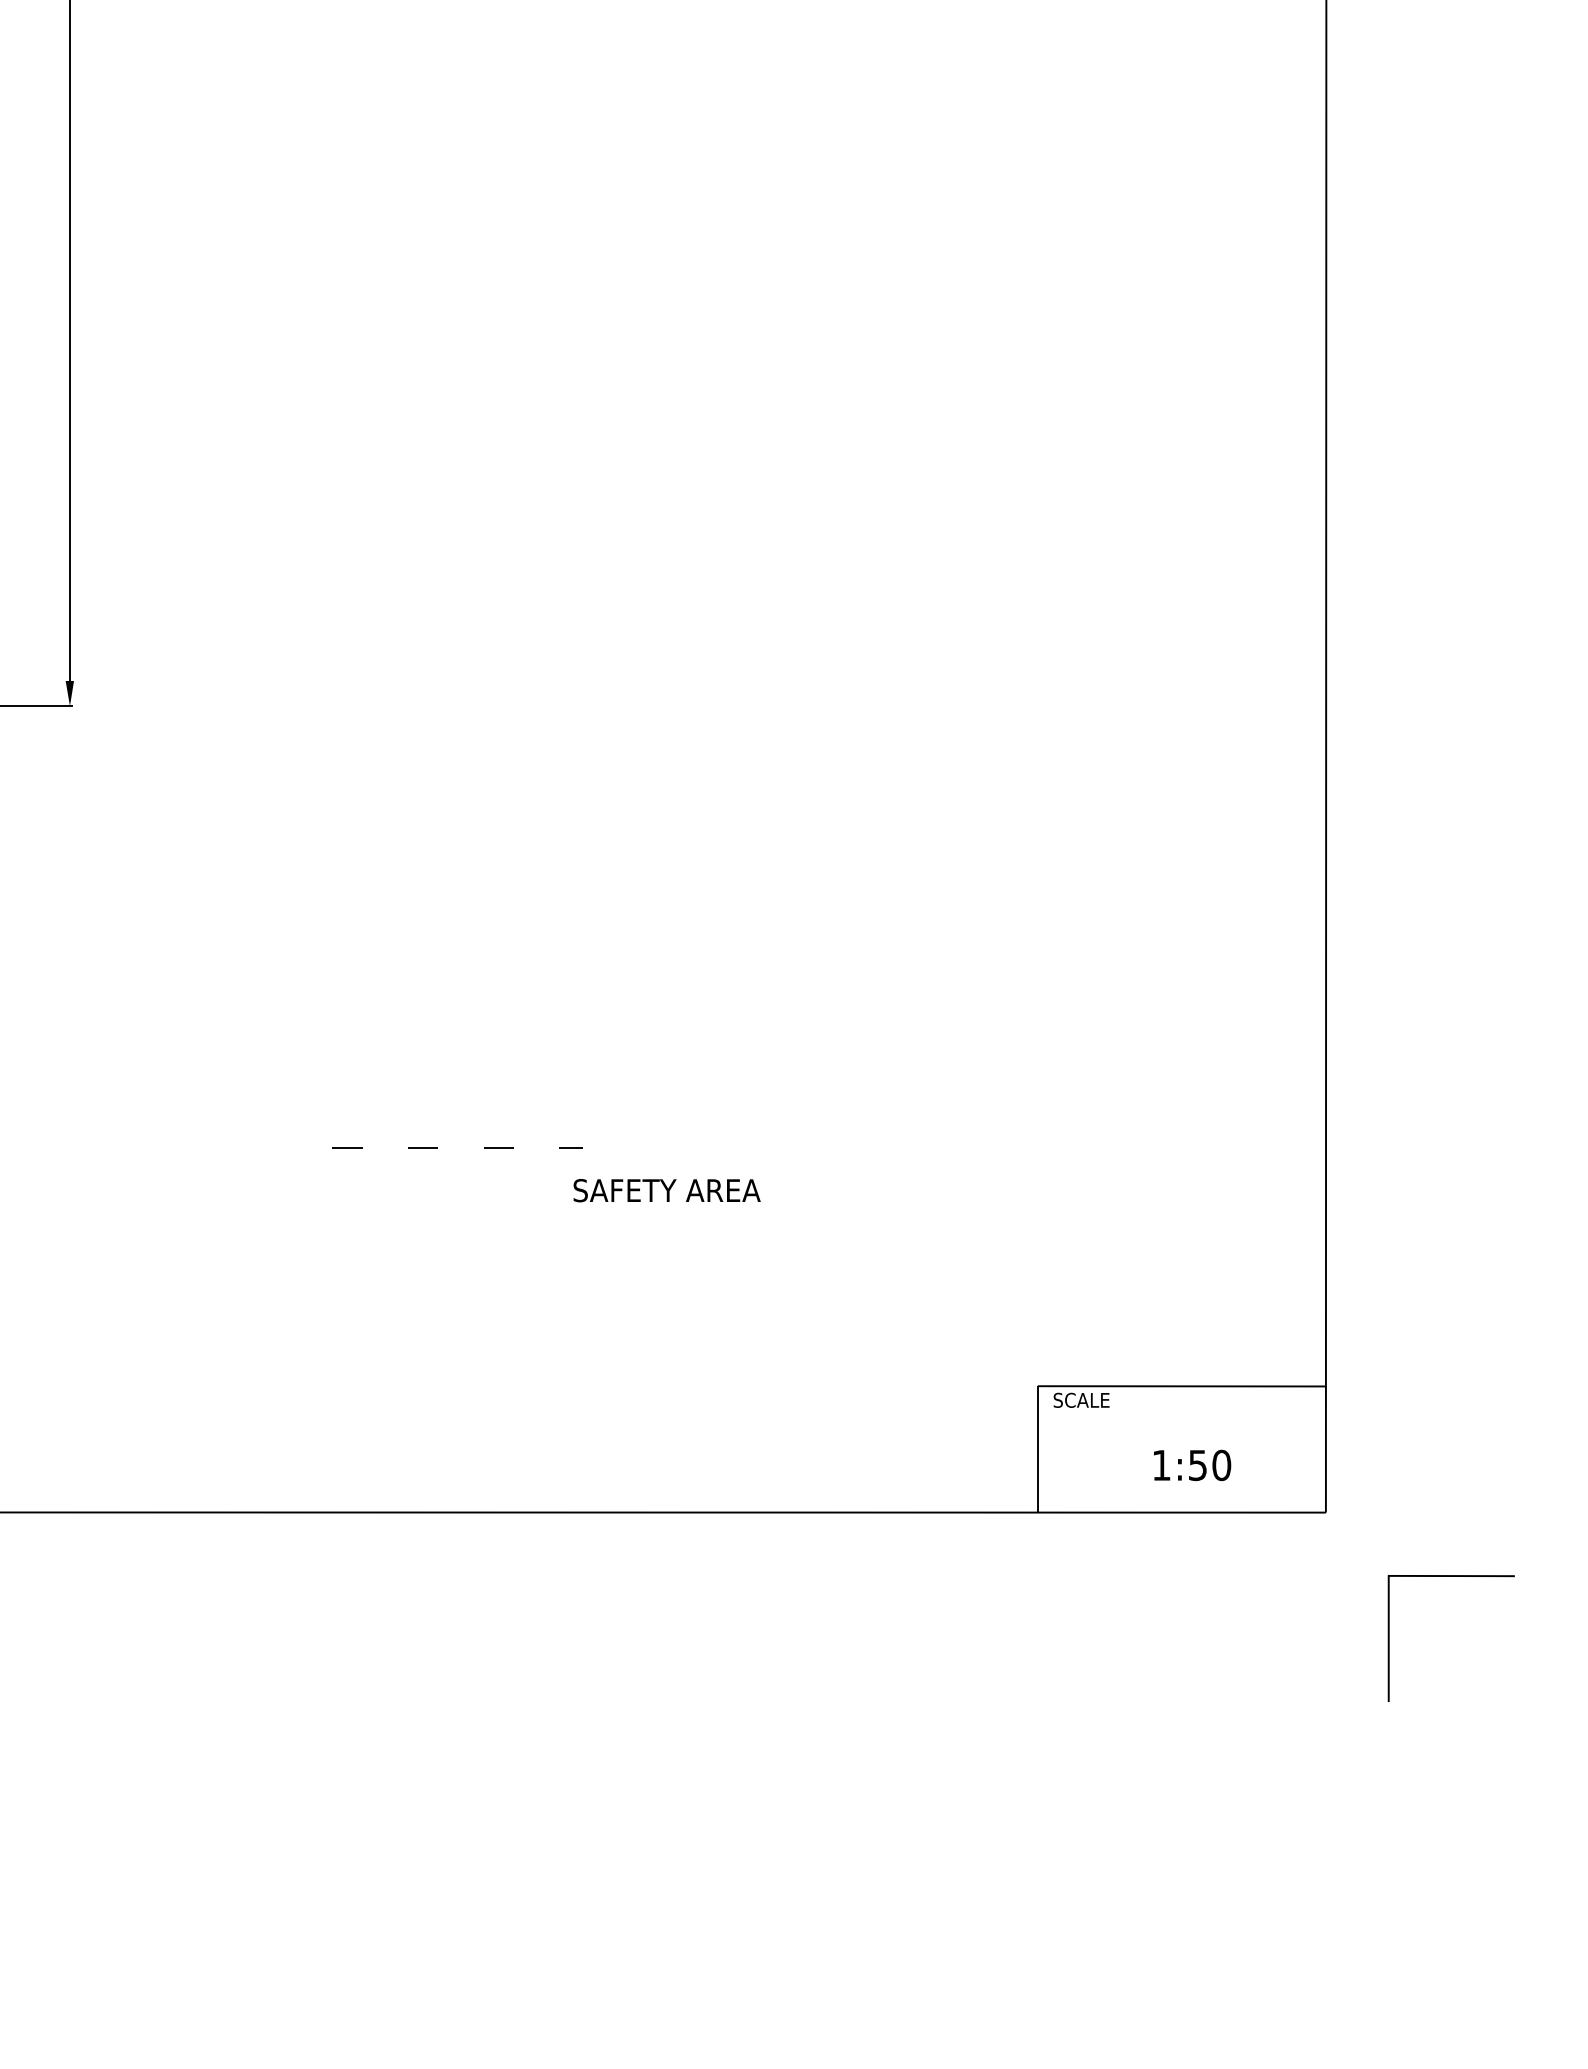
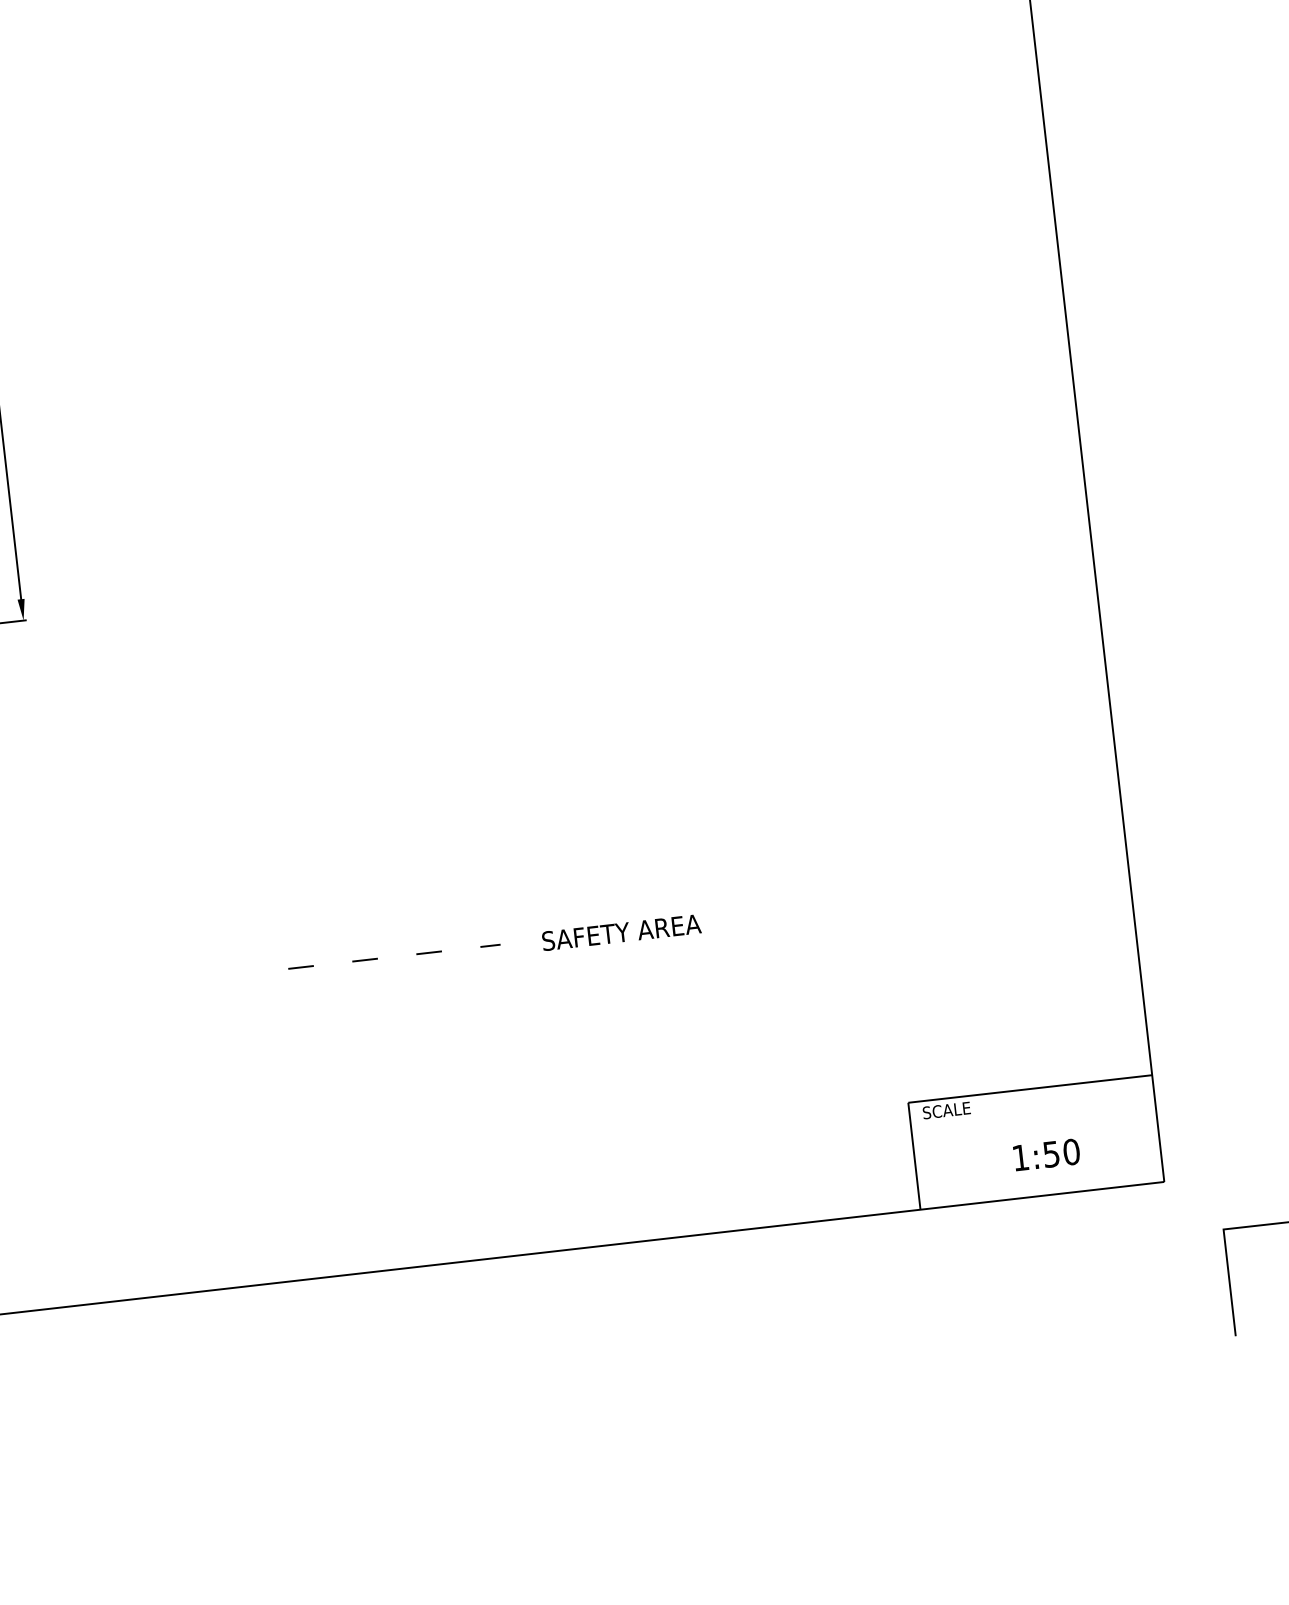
text: (666, 1190) -> (621, 932), moved

